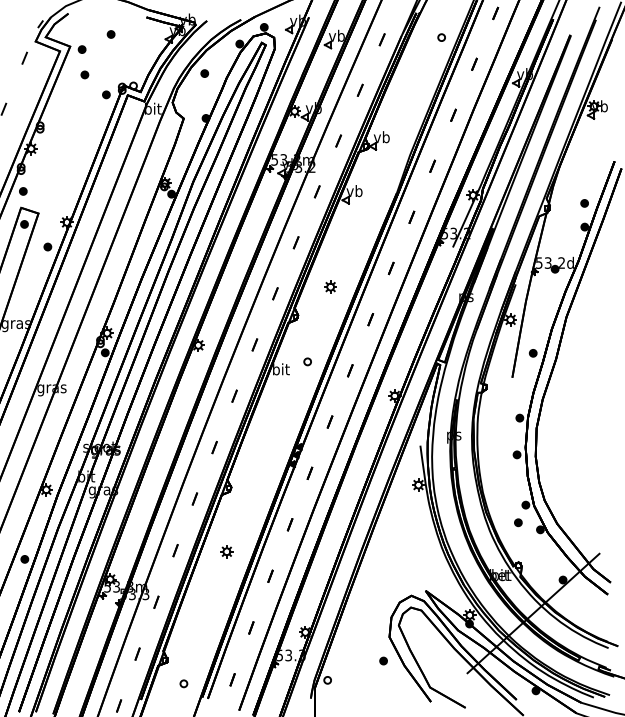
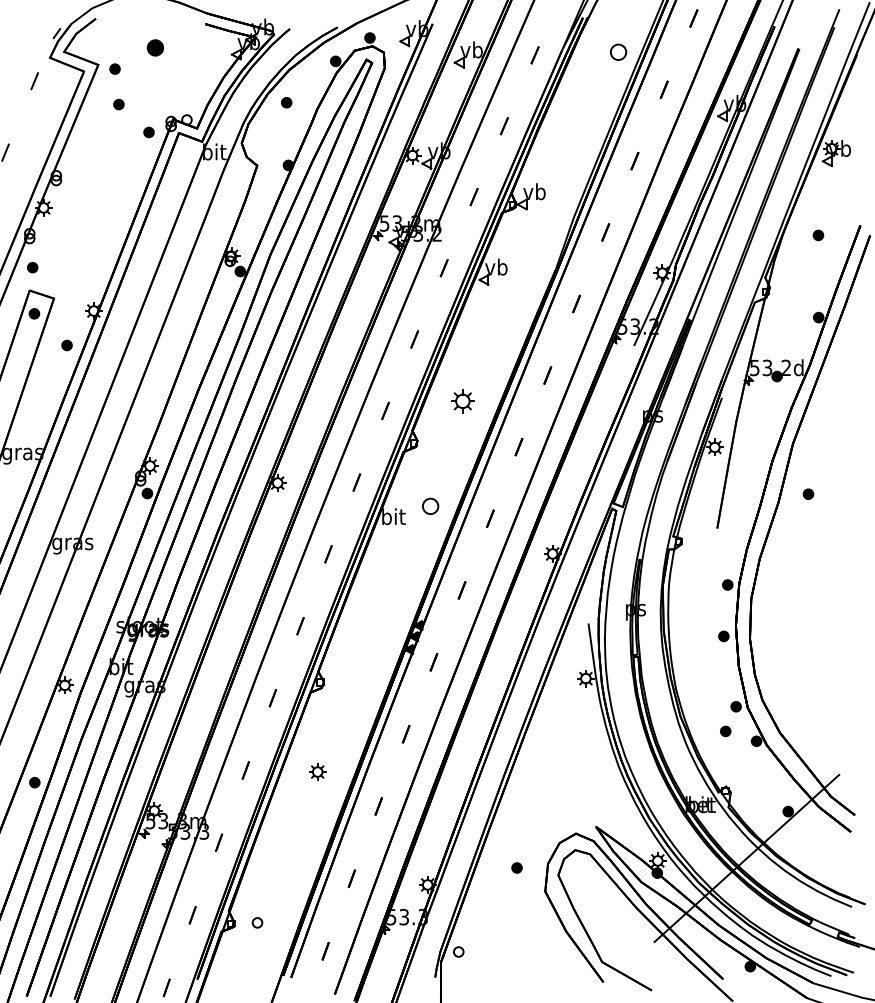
part: (111, 34) -> (155, 47), size x1.6
part: (441, 37) -> (617, 52), size x1.6
part: (584, 203) -> (818, 235), moved
part: (330, 287) -> (462, 401), size x1.4
part: (533, 352) -> (808, 493), moved
part: (307, 361) -> (430, 505), size x1.6
part: (383, 660) -> (516, 867), moved
part: (183, 683) -> (257, 922), moved

